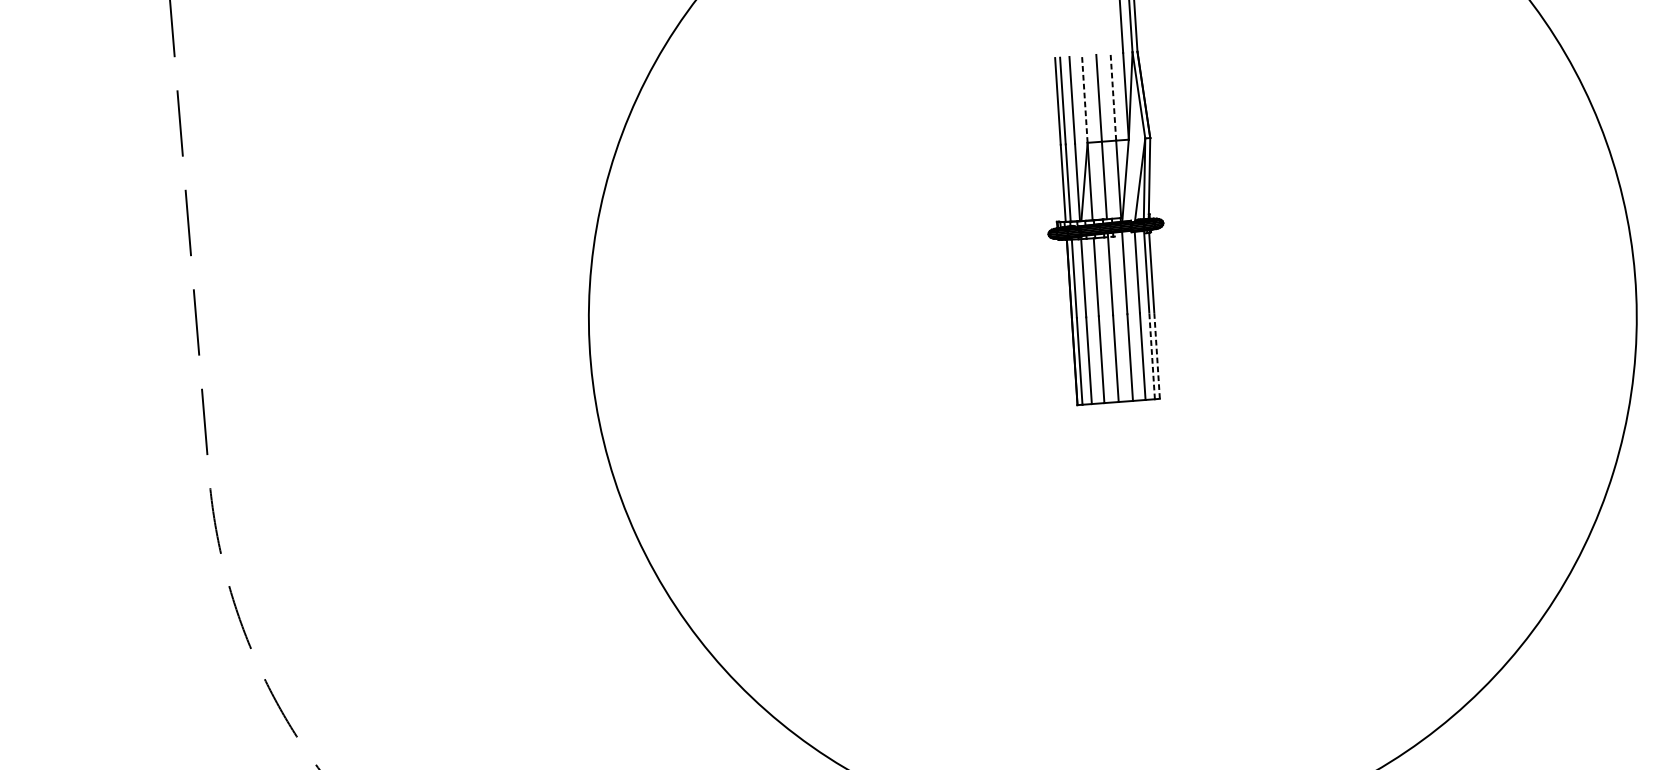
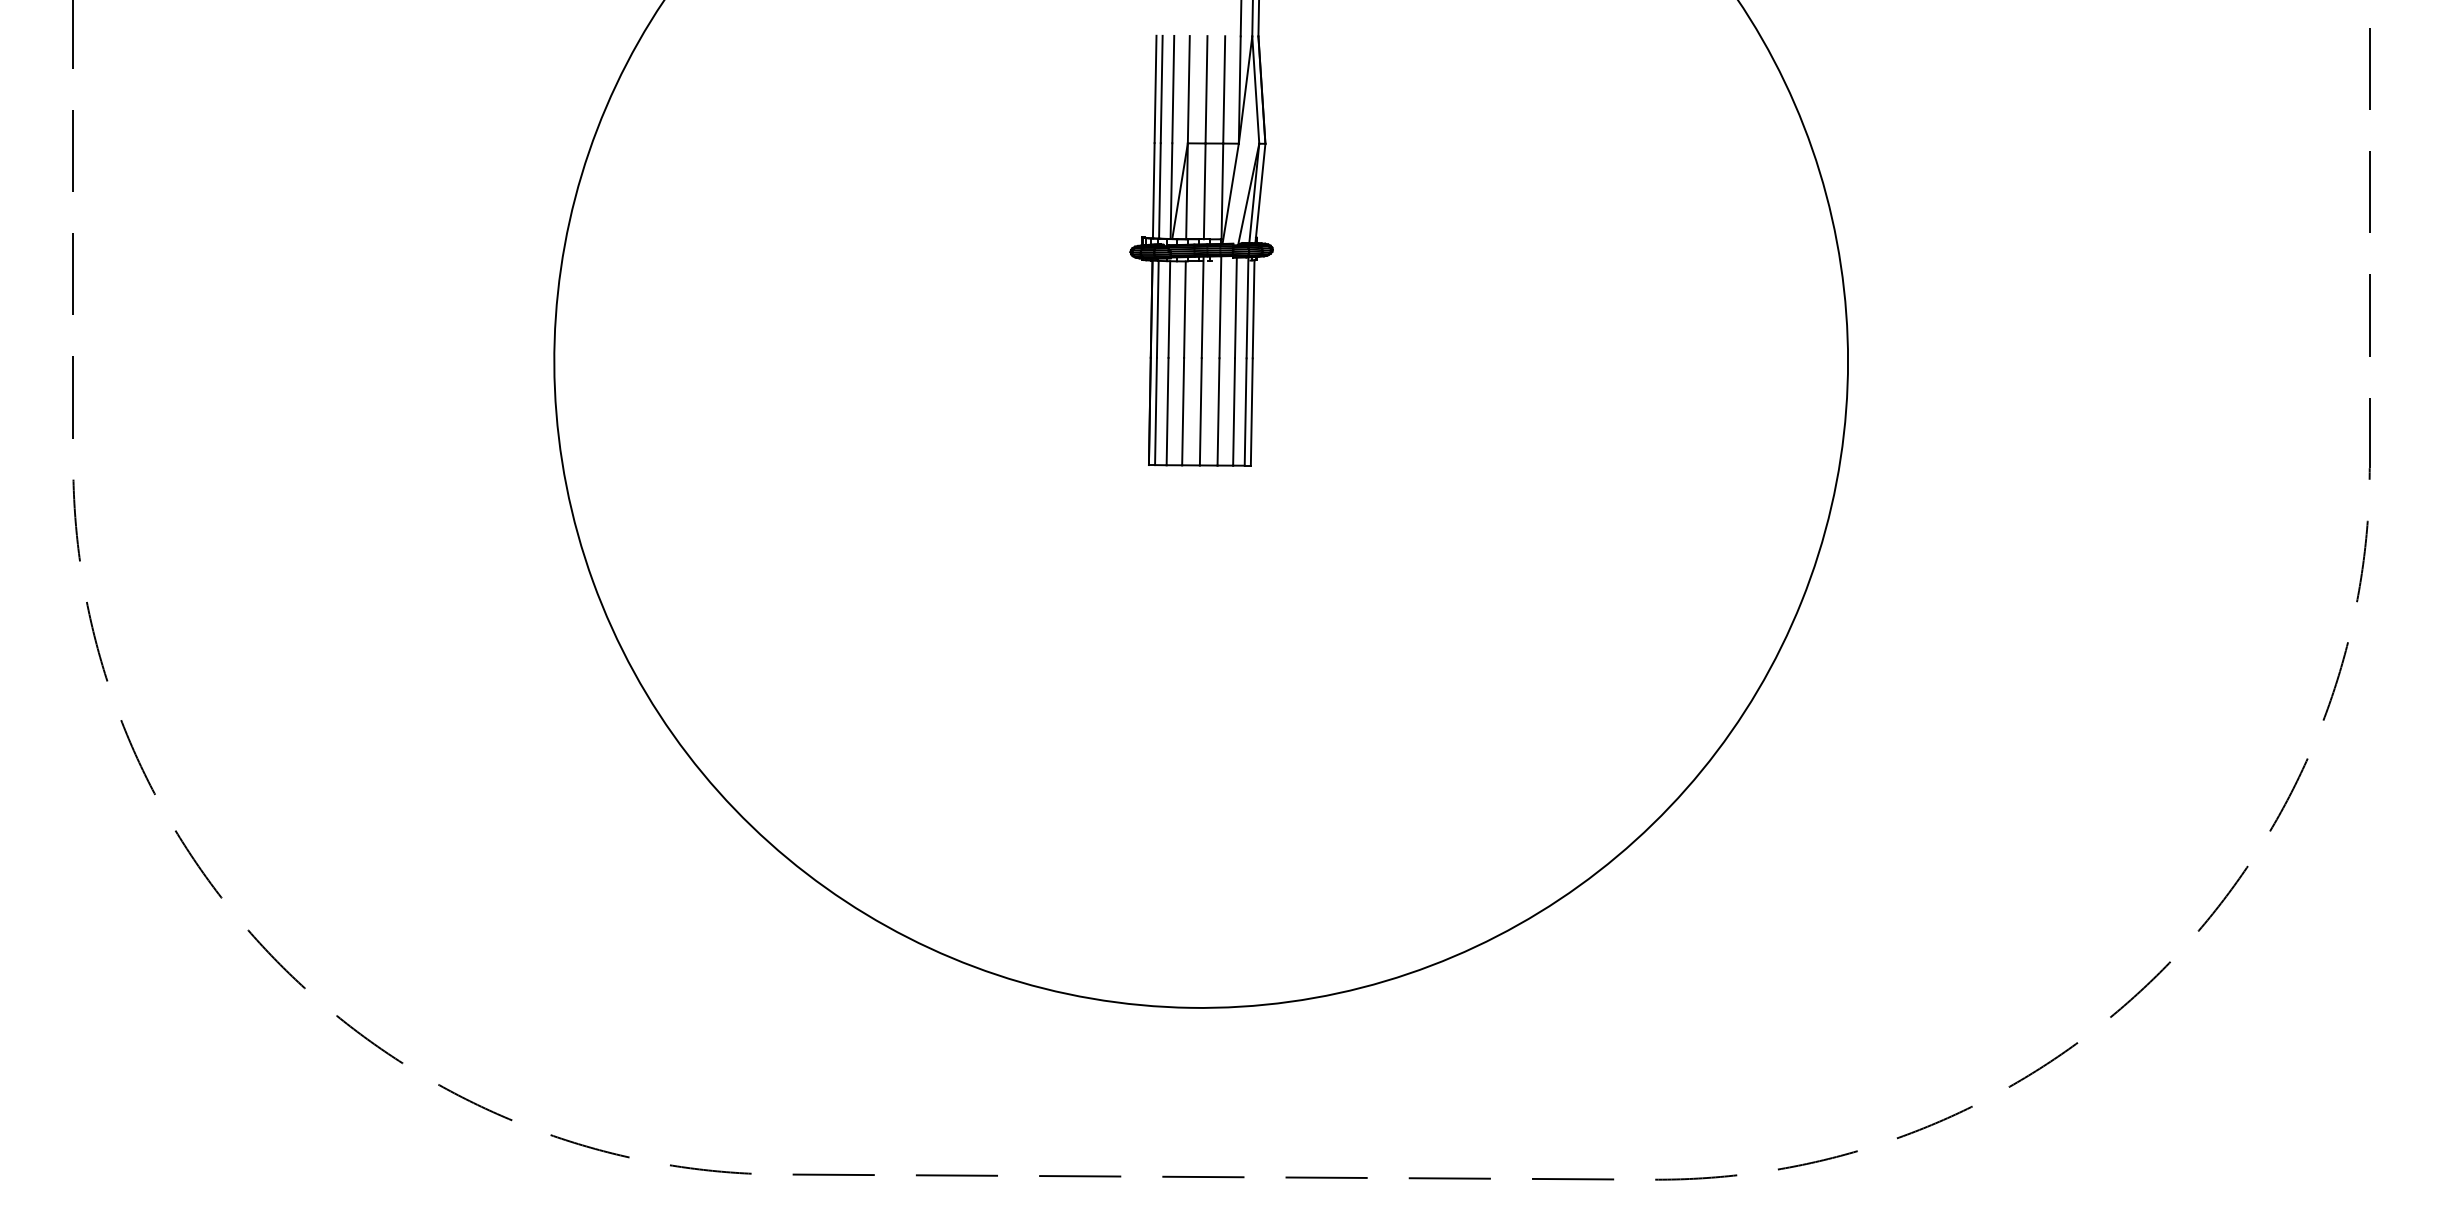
line: (1113, 96) -> (1224, 89), dashed -> solid
line: (1084, 99) -> (1188, 89), dashed -> solid
line: (1156, 355) -> (1251, 412), dashed -> solid
line: (1152, 356) -> (1245, 412), dashed -> solid

